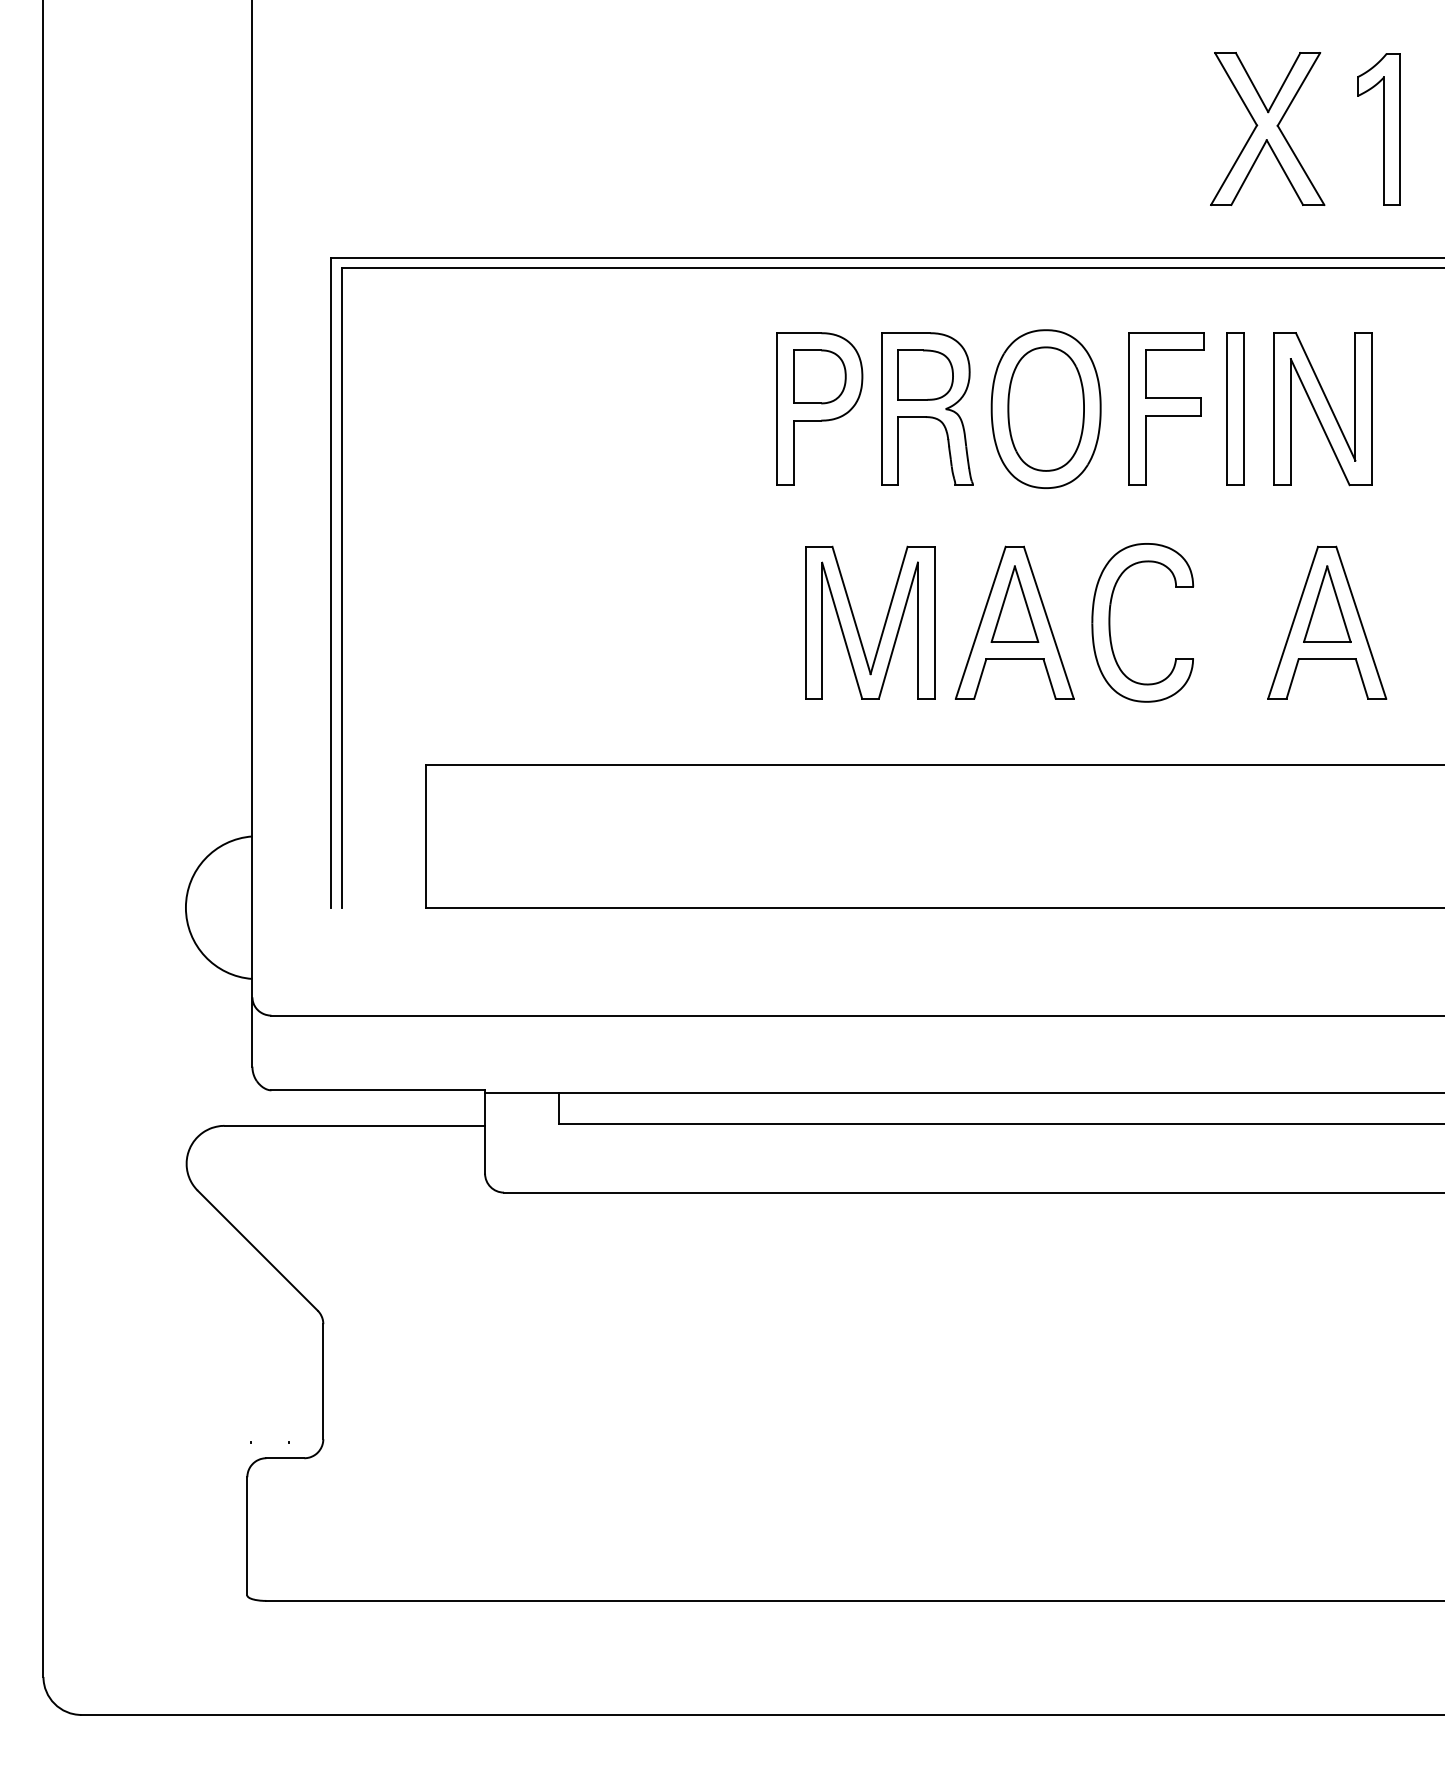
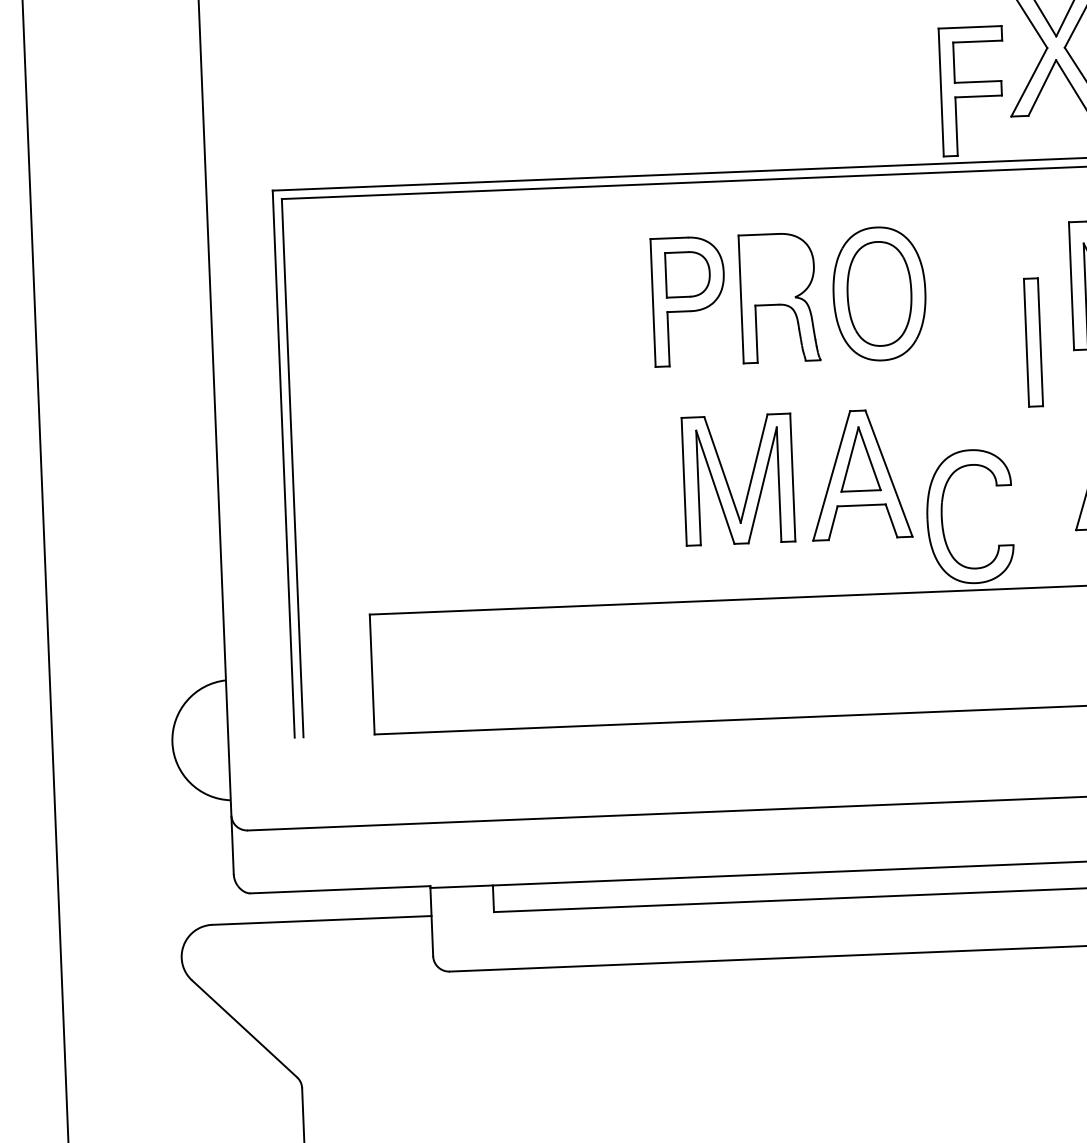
part: (925, 374) -> (776, 268), removed
part: (1166, 408) -> (972, 90), moved
part: (1235, 408) -> (1033, 342), moved
part: (1110, 622) -> (942, 517), moved

